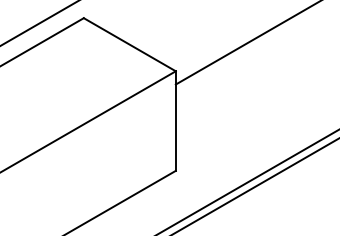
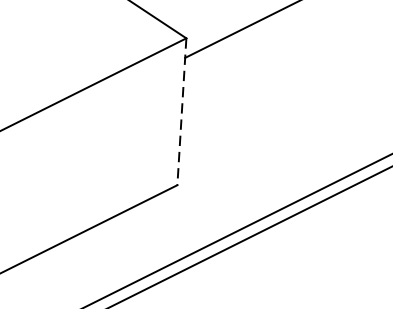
line: (175, 121) -> (181, 112), solid -> dashed

